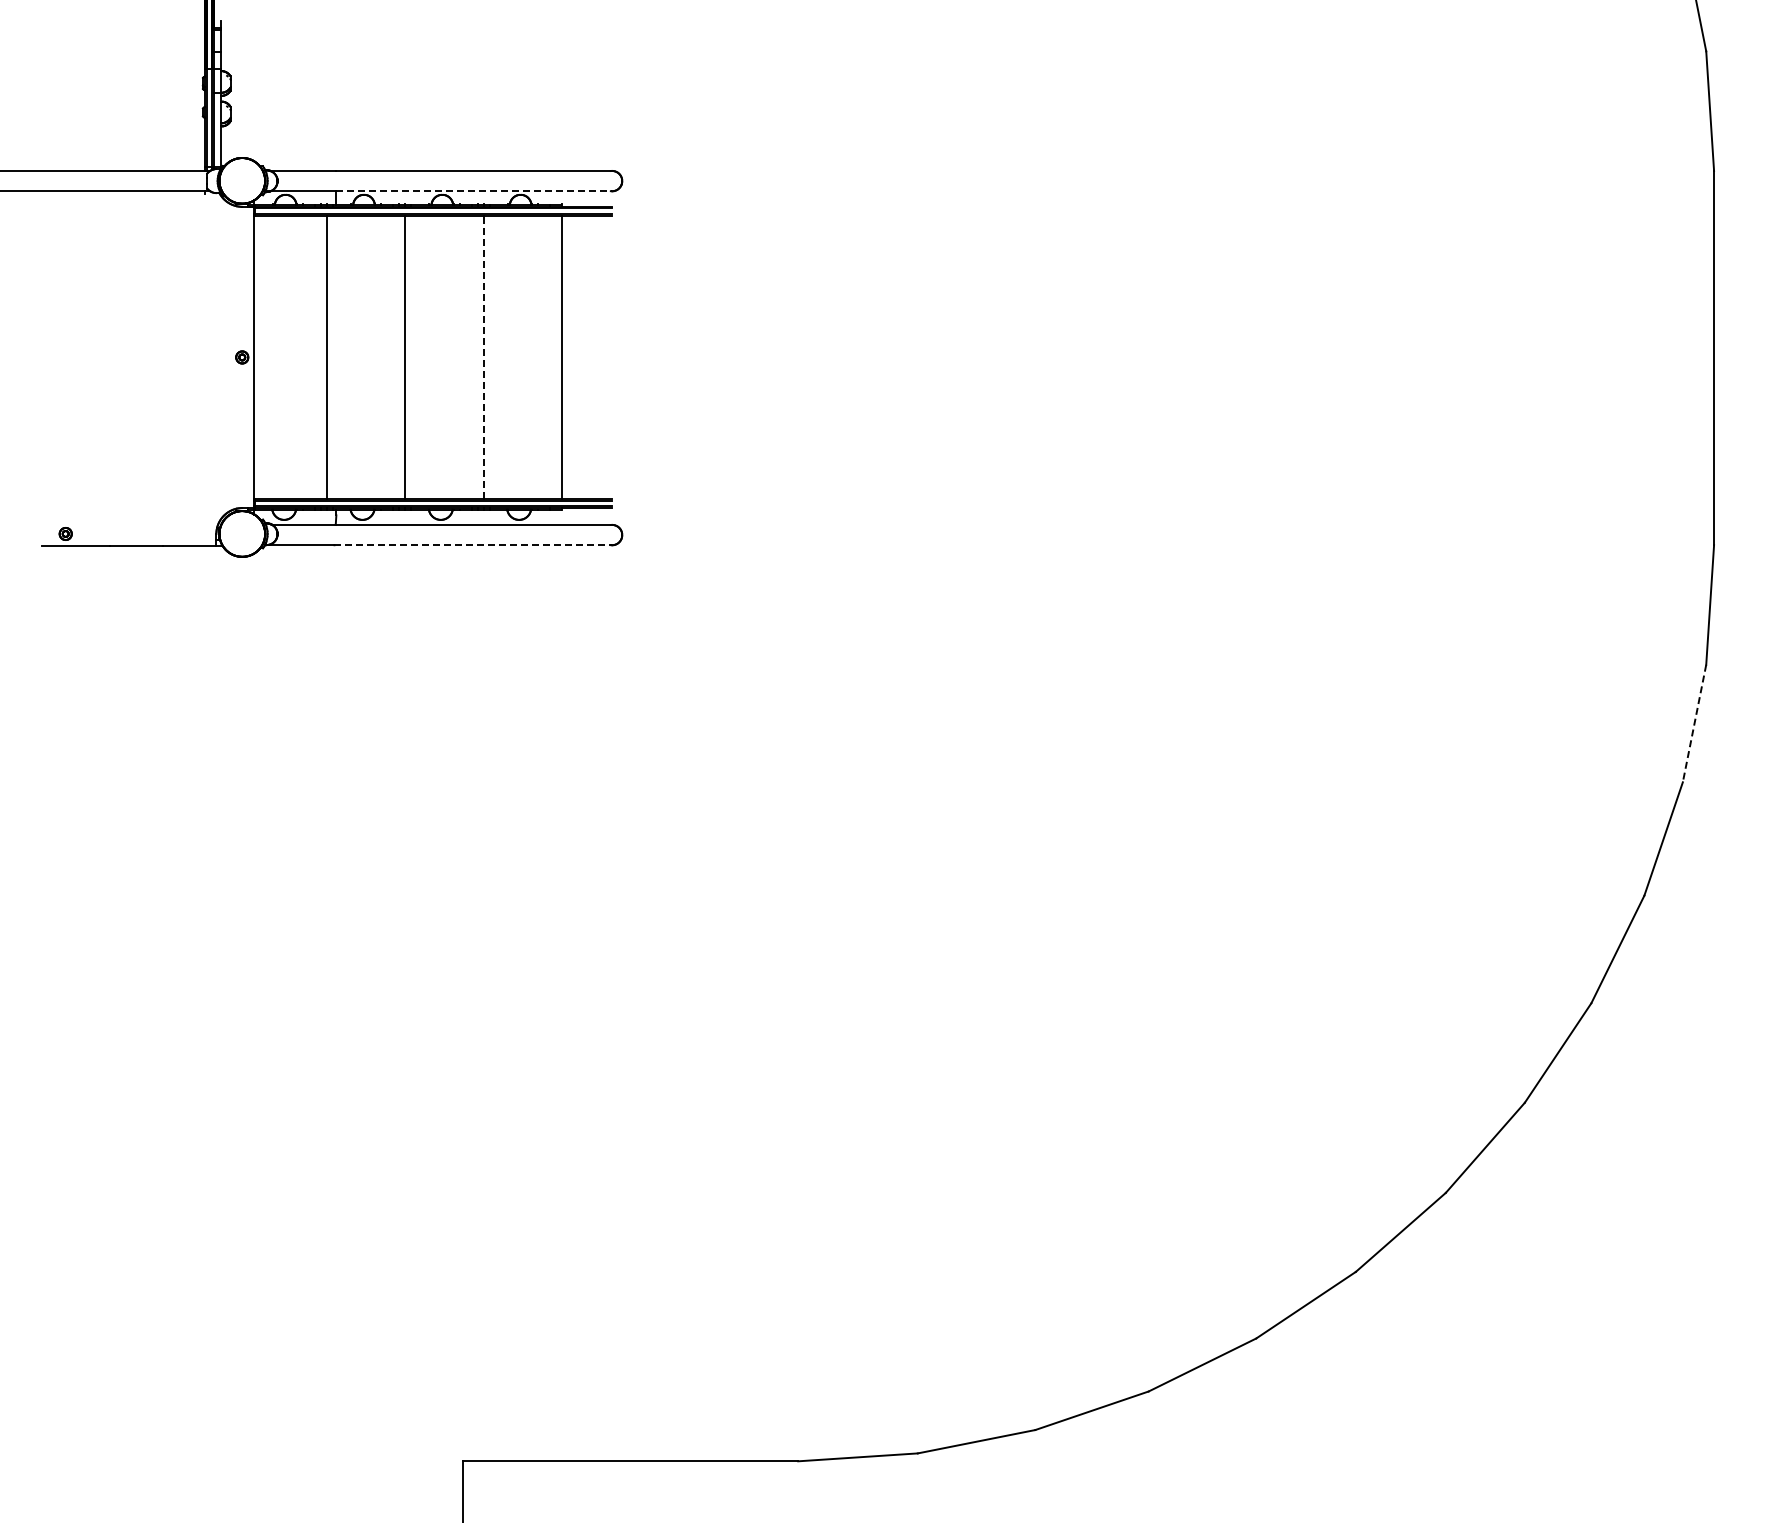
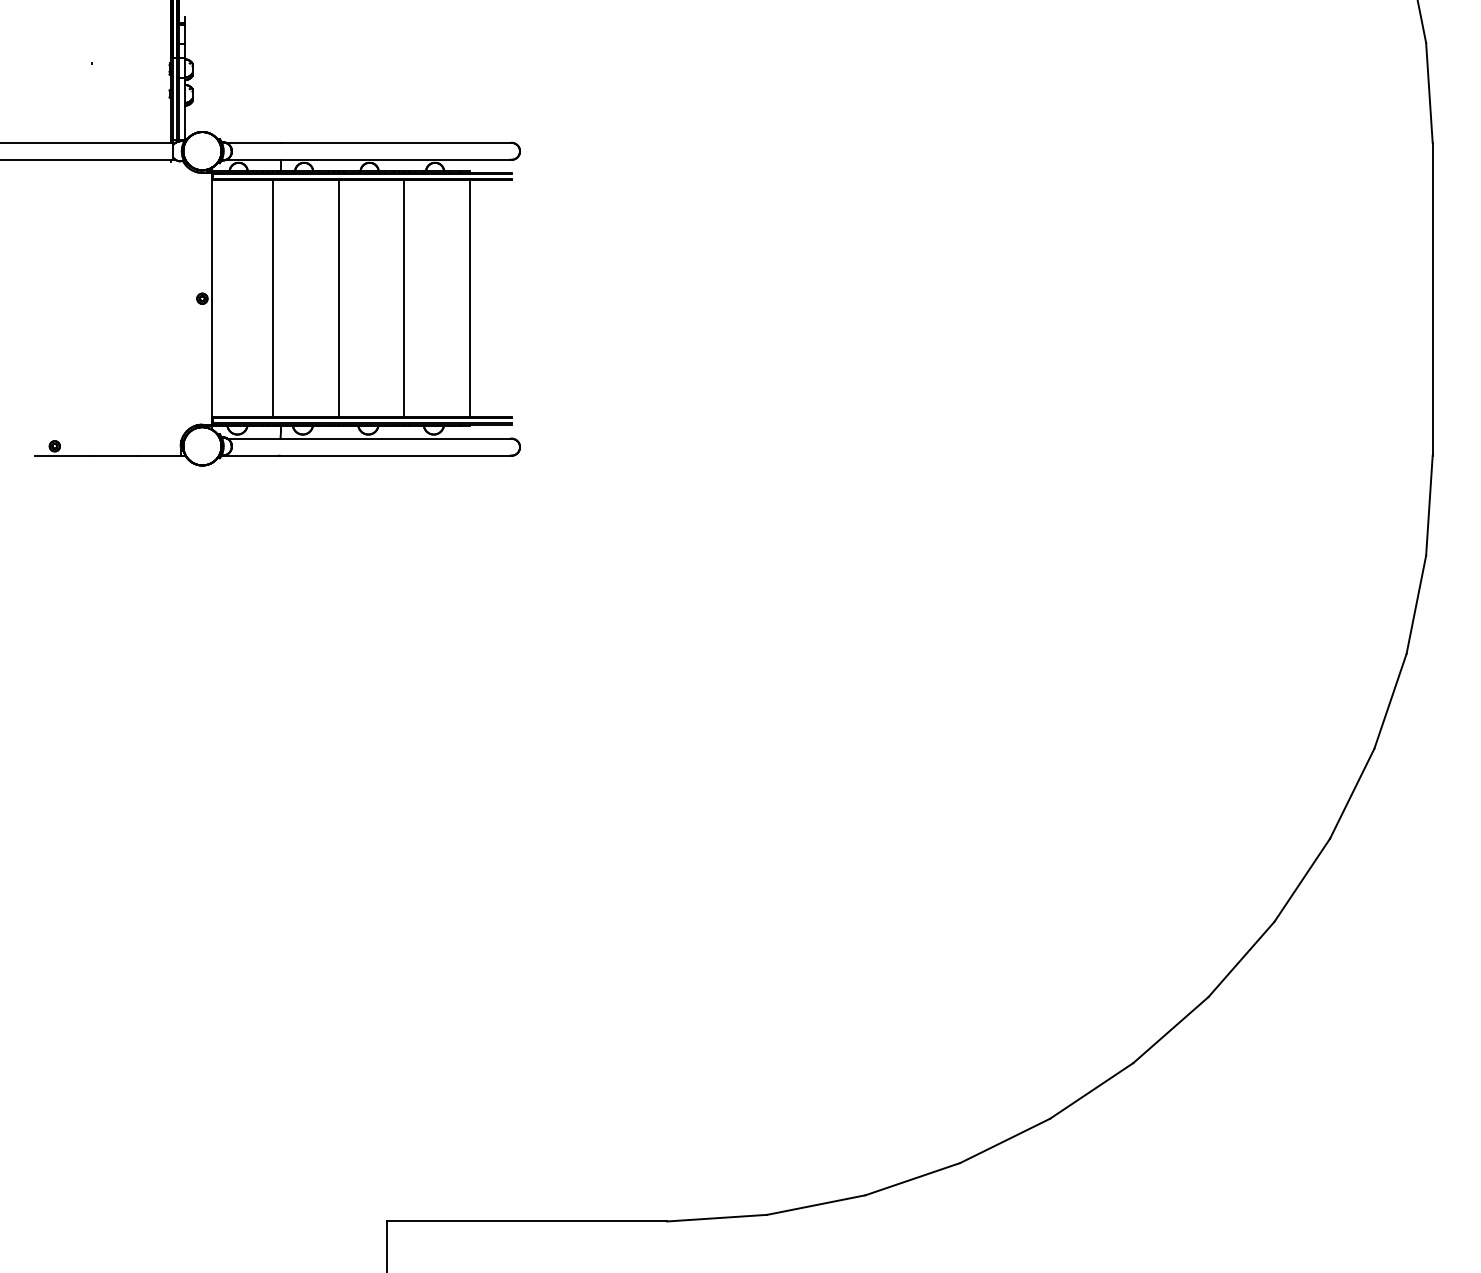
line: (474, 191) -> (396, 160), dashed -> solid
line: (483, 357) -> (404, 298), dashed -> solid
line: (473, 545) -> (395, 455), dashed -> solid
line: (1694, 723) -> (1416, 604), dashed -> solid

